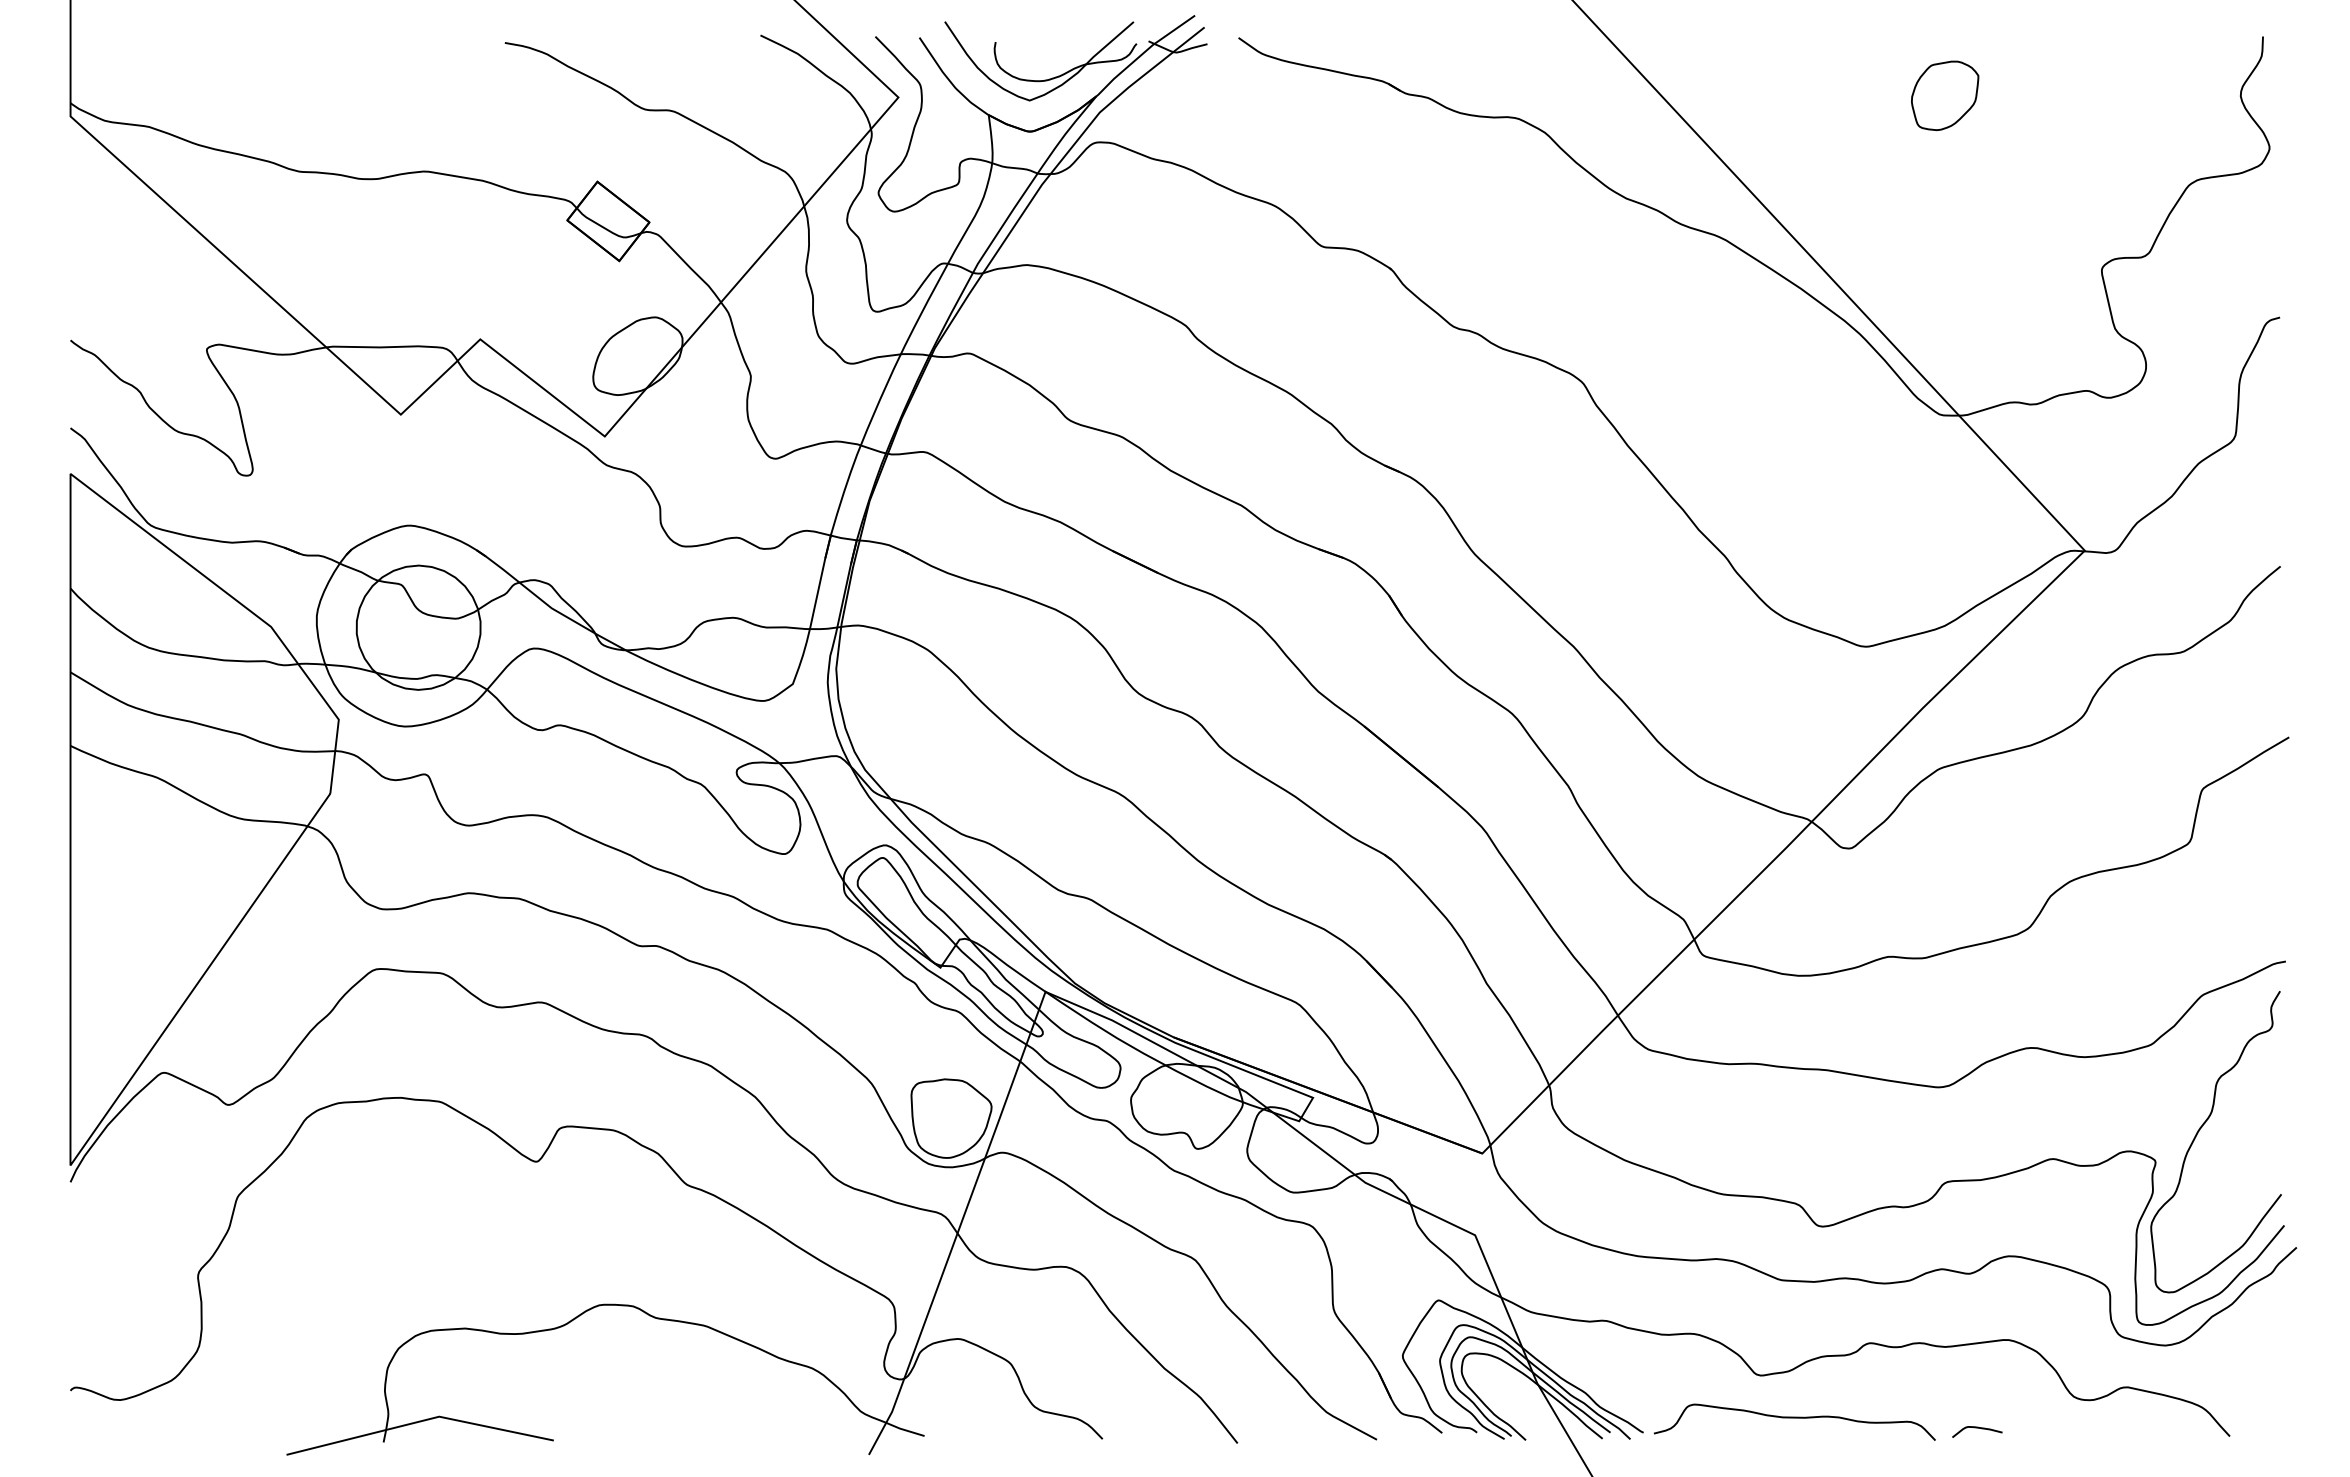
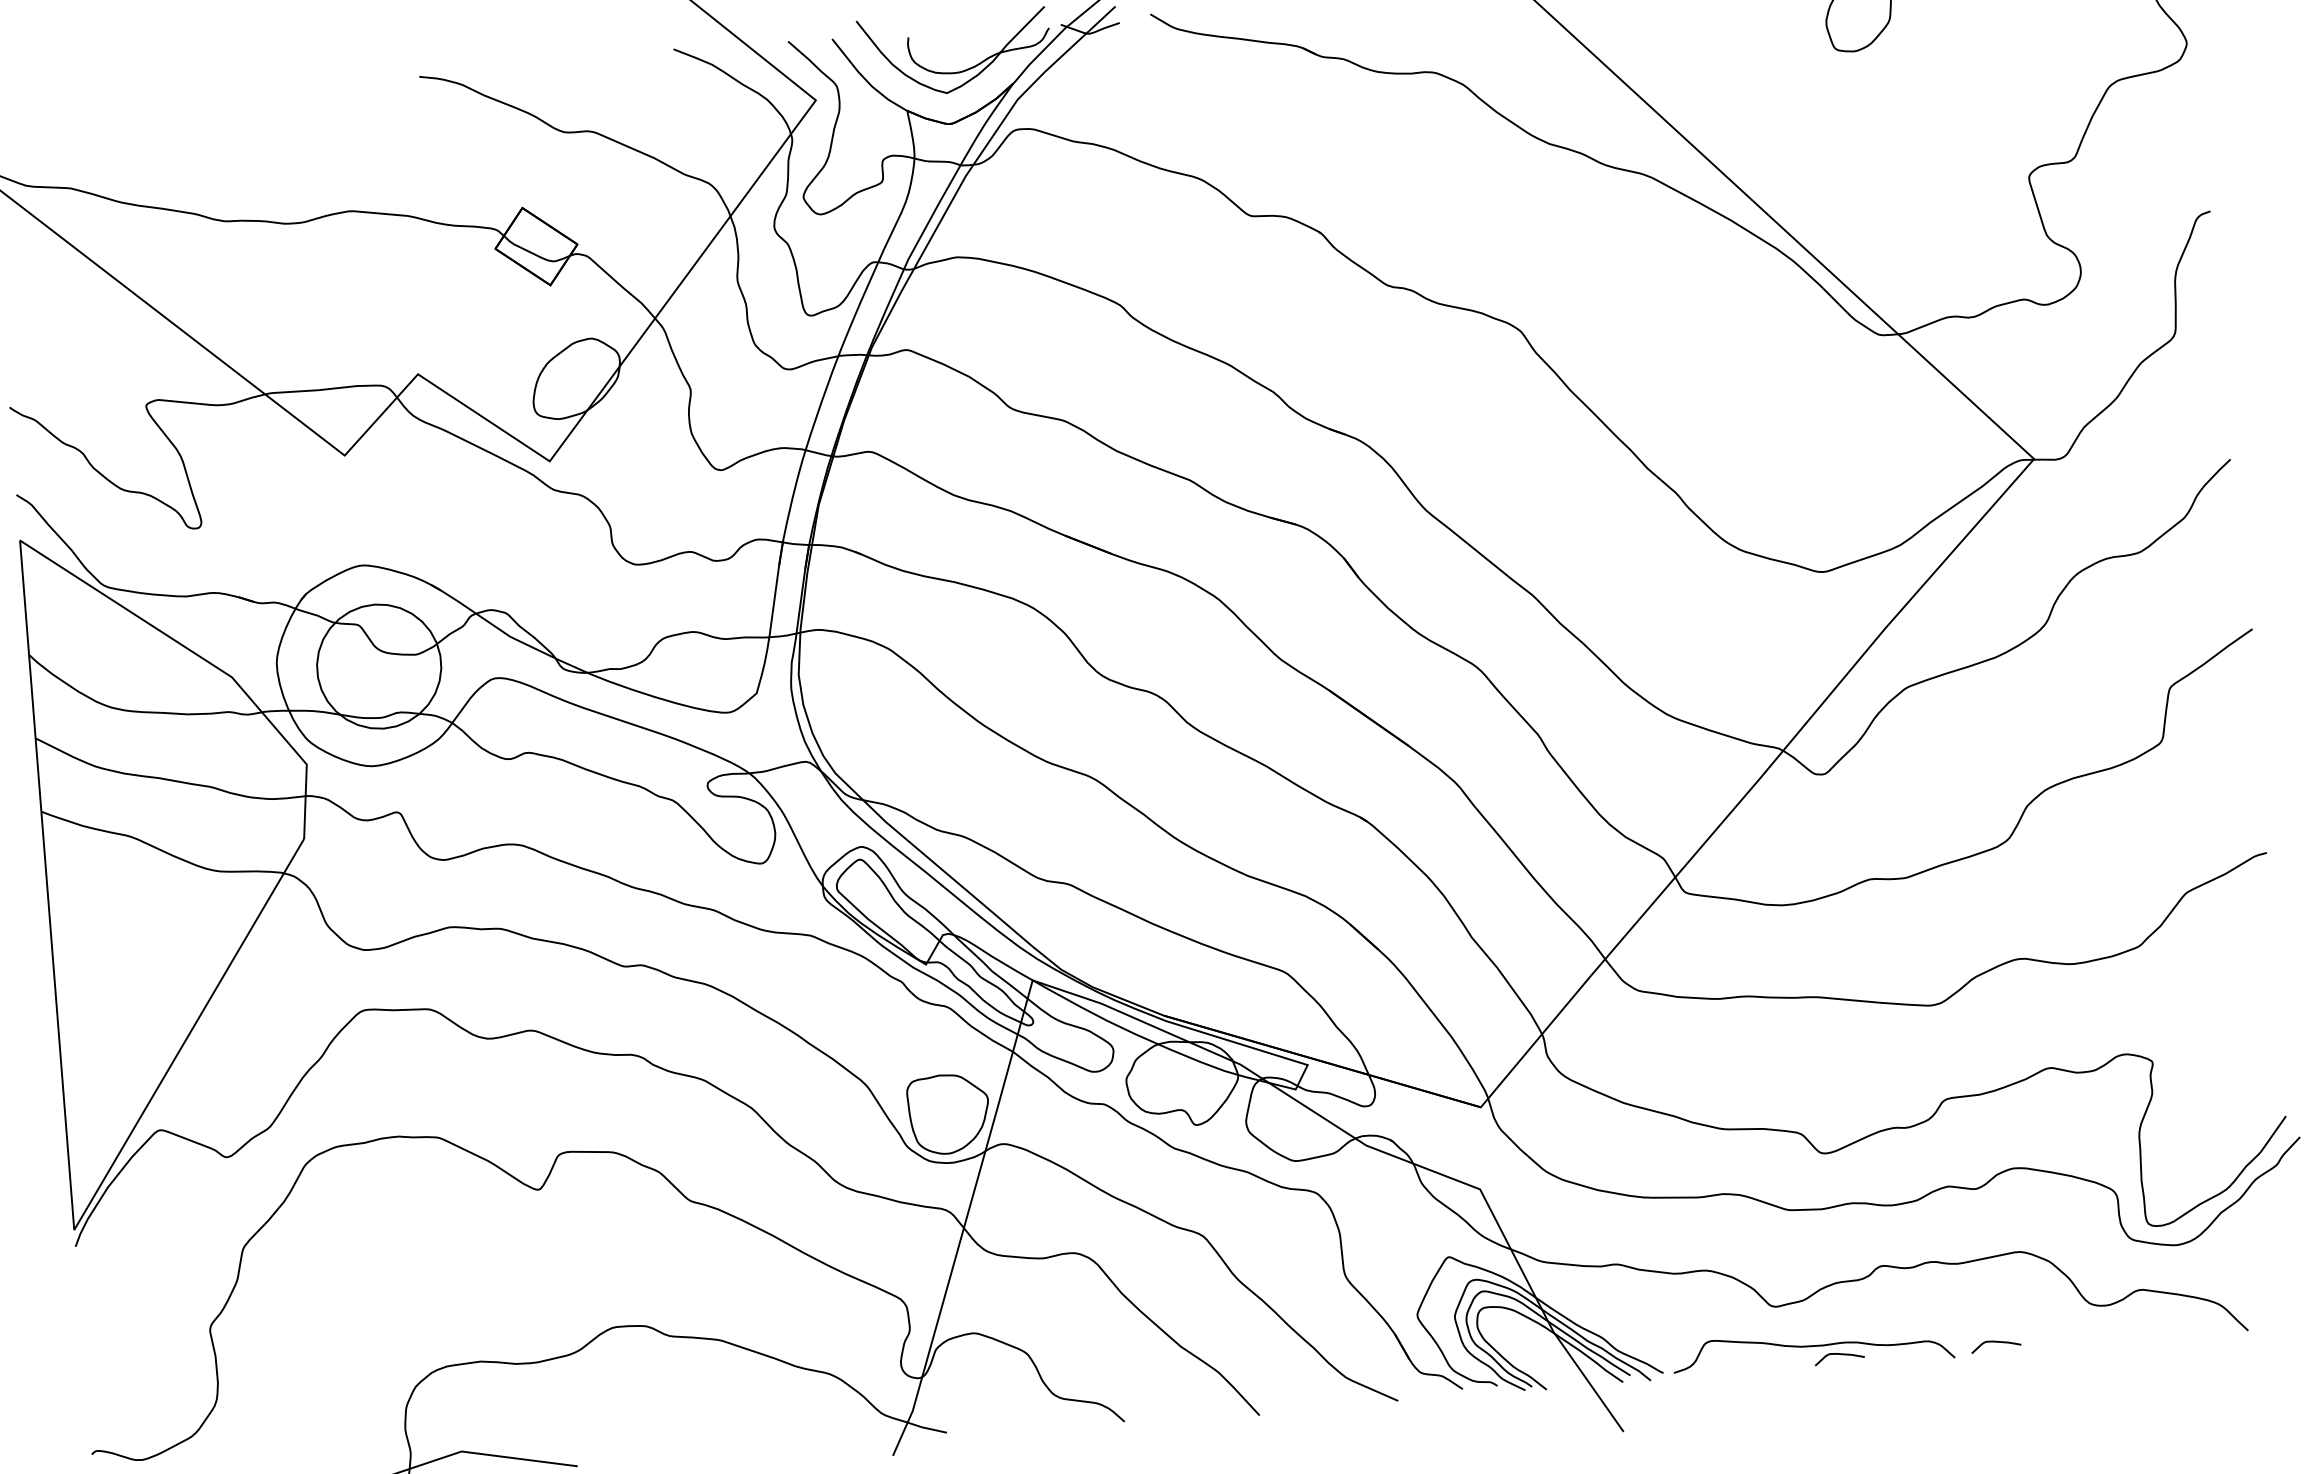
curve: (2198, 1133) -> (2193, 1031), removed
curve: (1820, 1428) -> (1839, 1354), added

